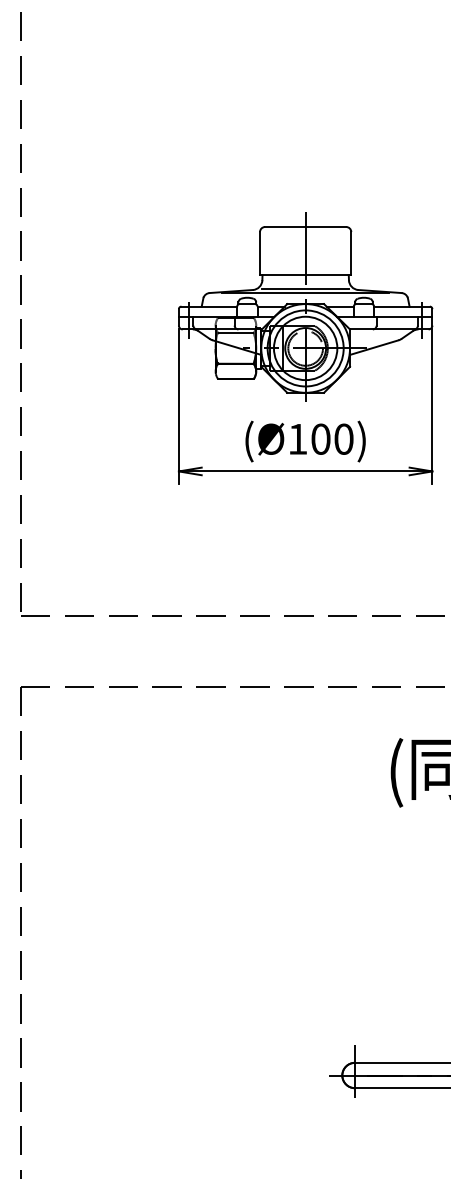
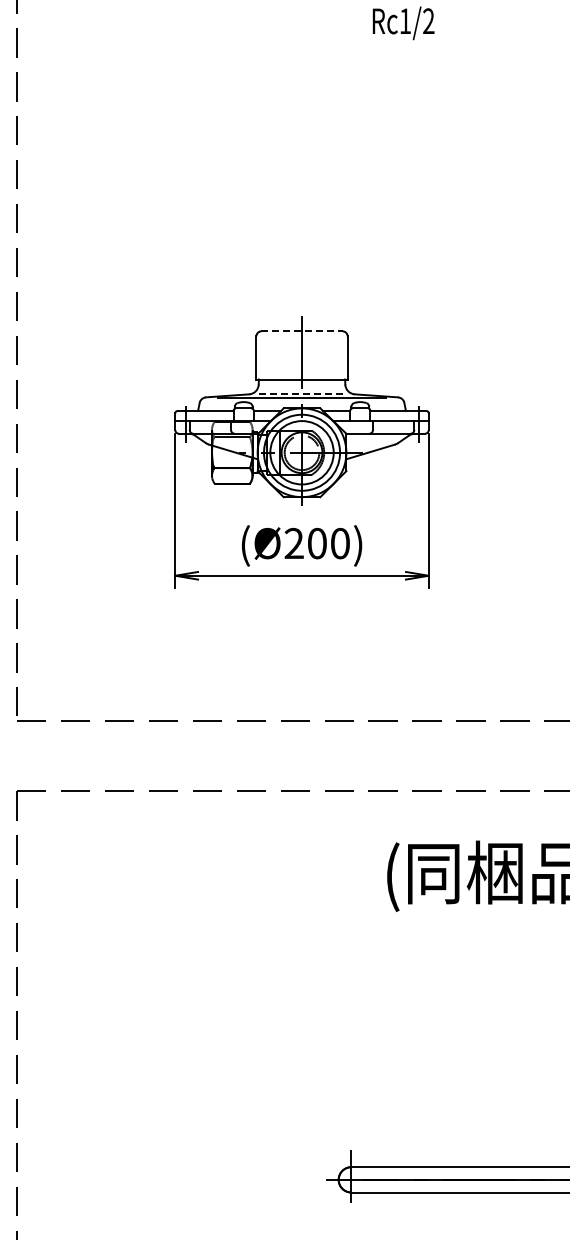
line: (306, 227) -> (302, 331), solid -> dashed
line: (306, 289) -> (302, 393), solid -> dashed
text: (297, 438) -> (293, 542), (Ø100) -> (Ø200)

